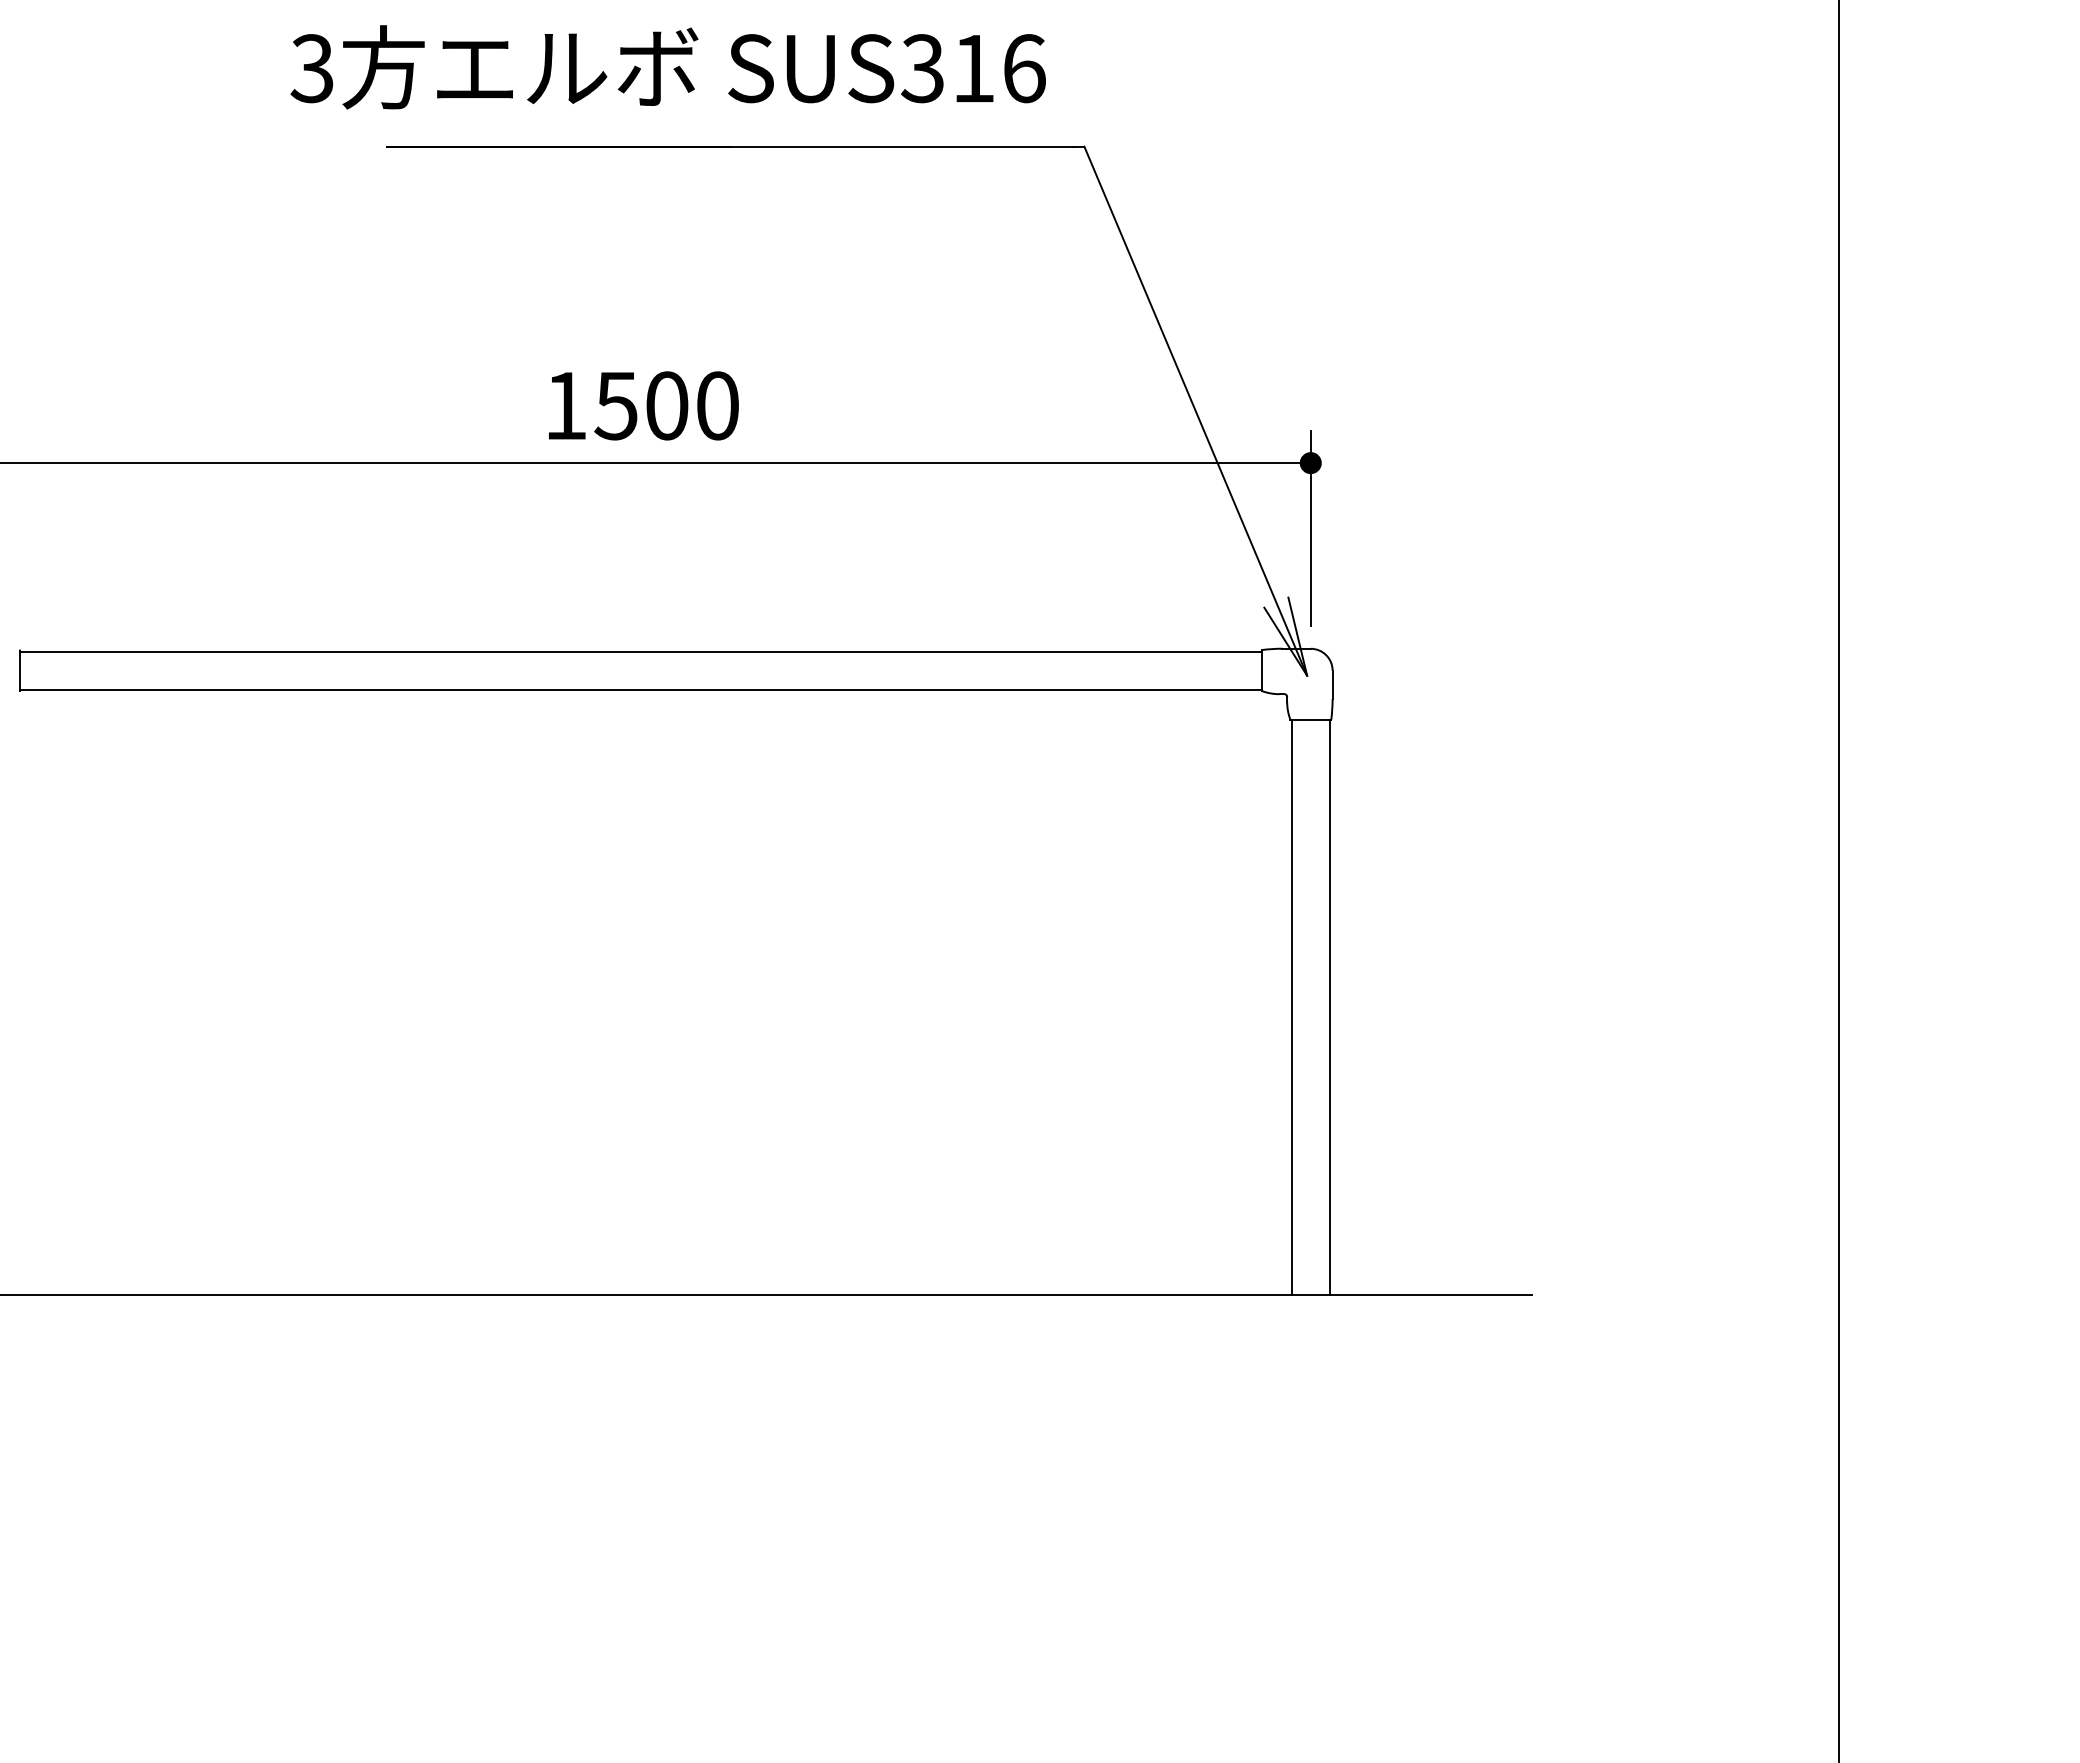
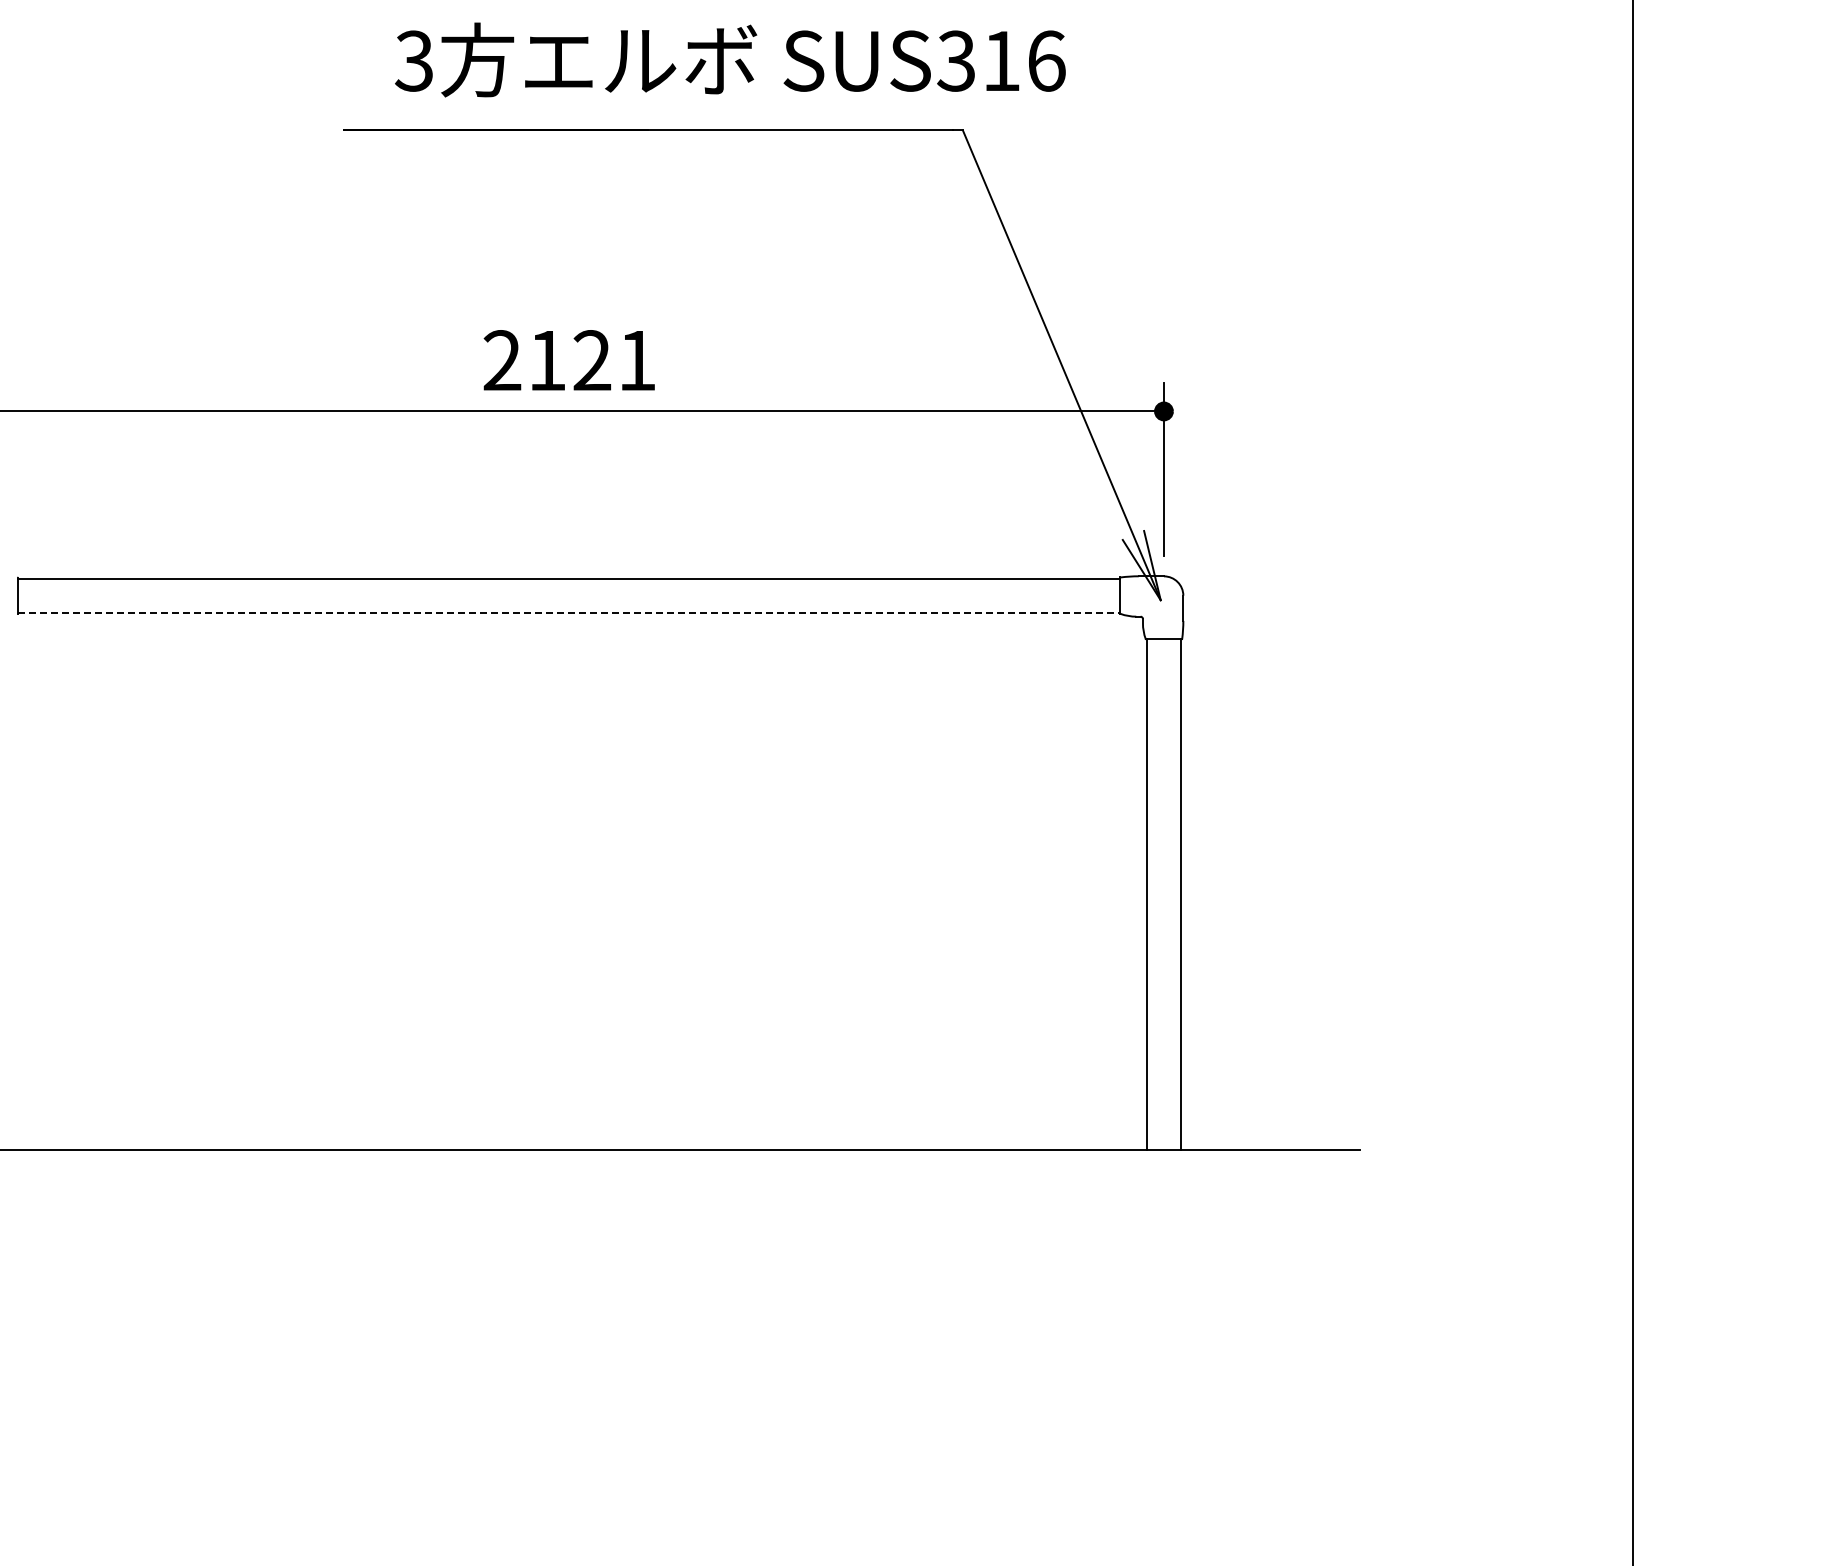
text: (668, 66) -> (730, 59), moved
text: (641, 405) -> (569, 360), 1500 -> 2121
line: (641, 689) -> (569, 612), solid -> dashed

